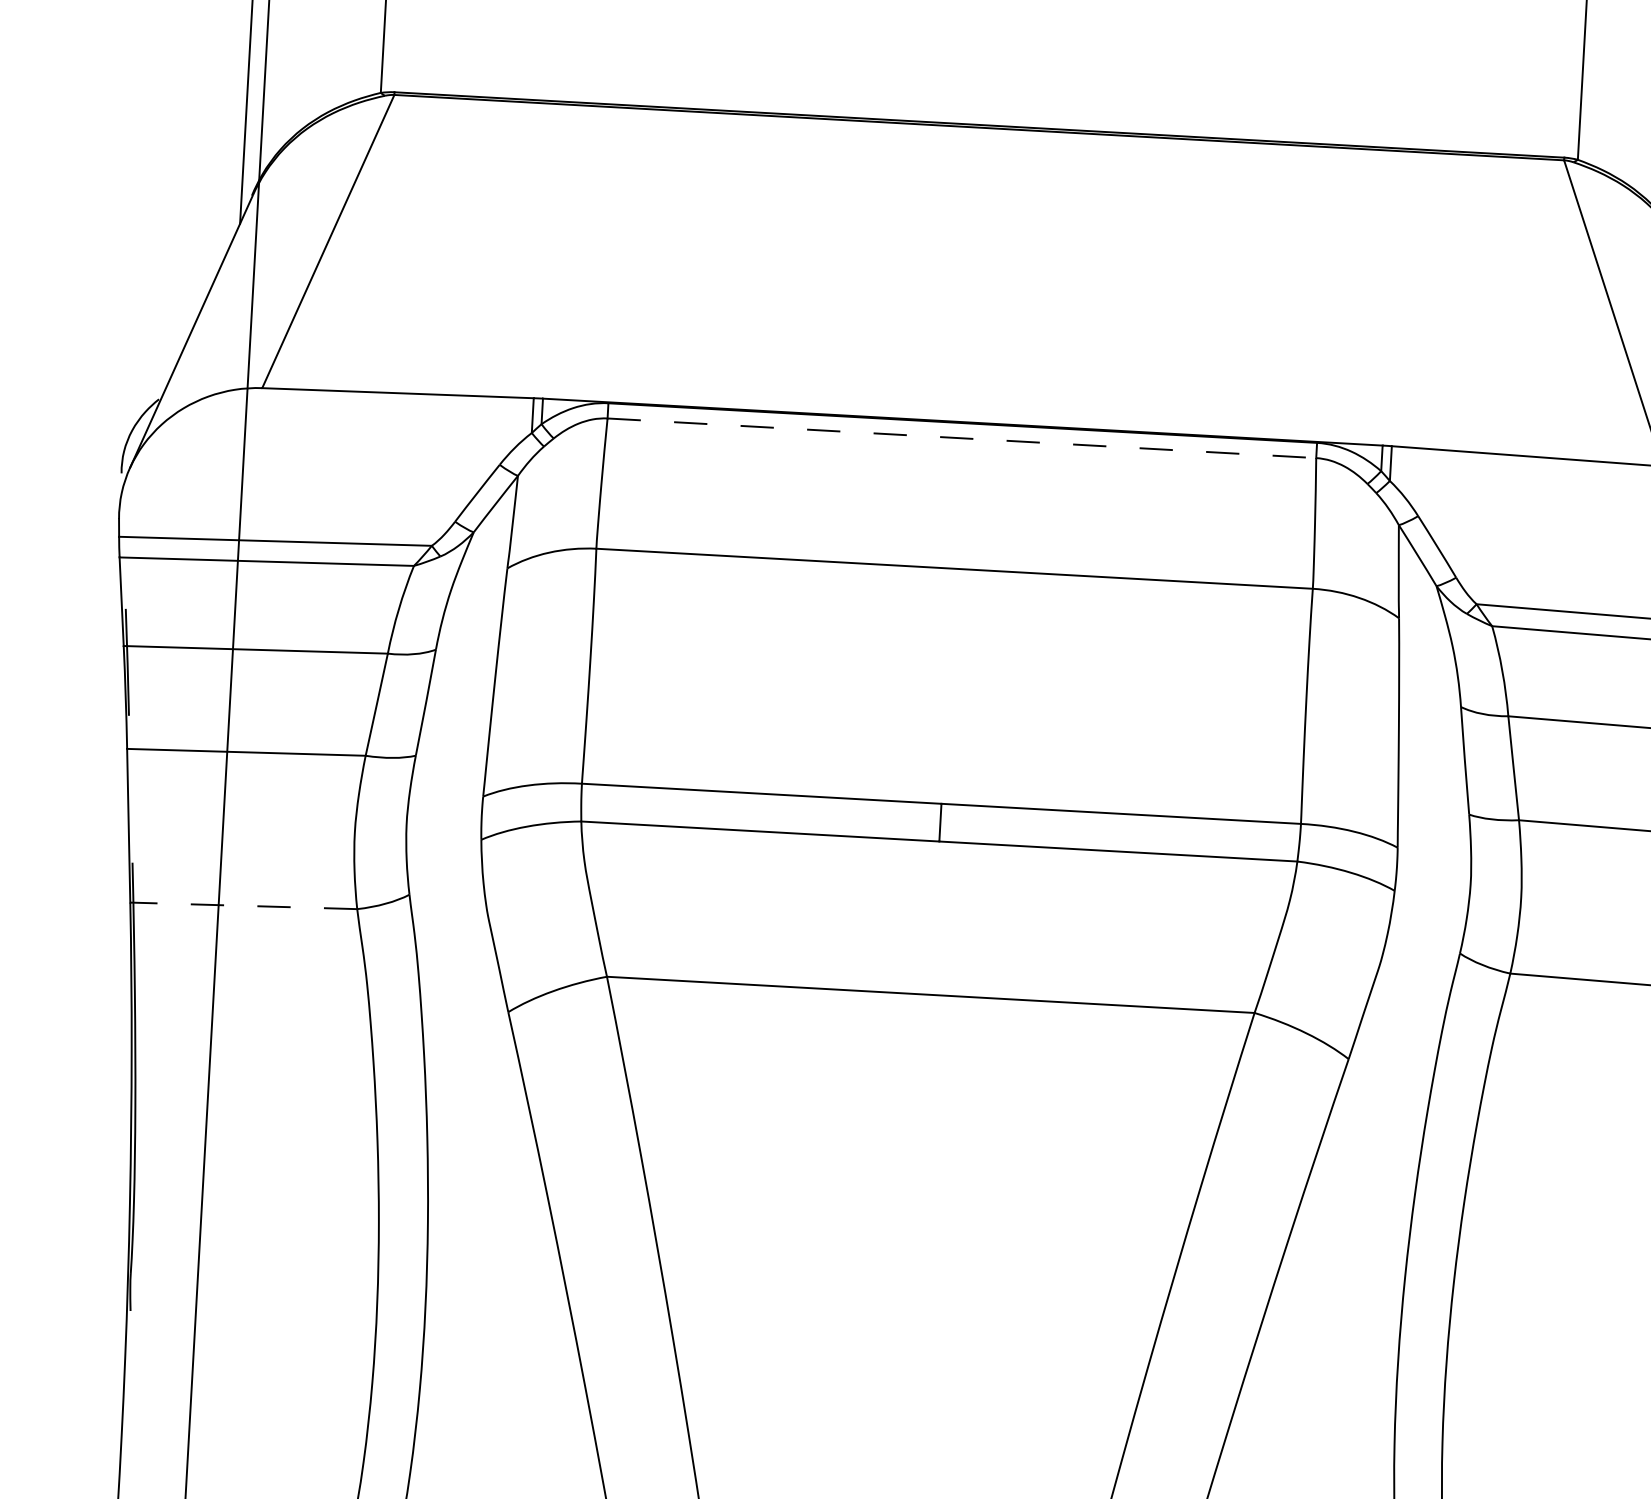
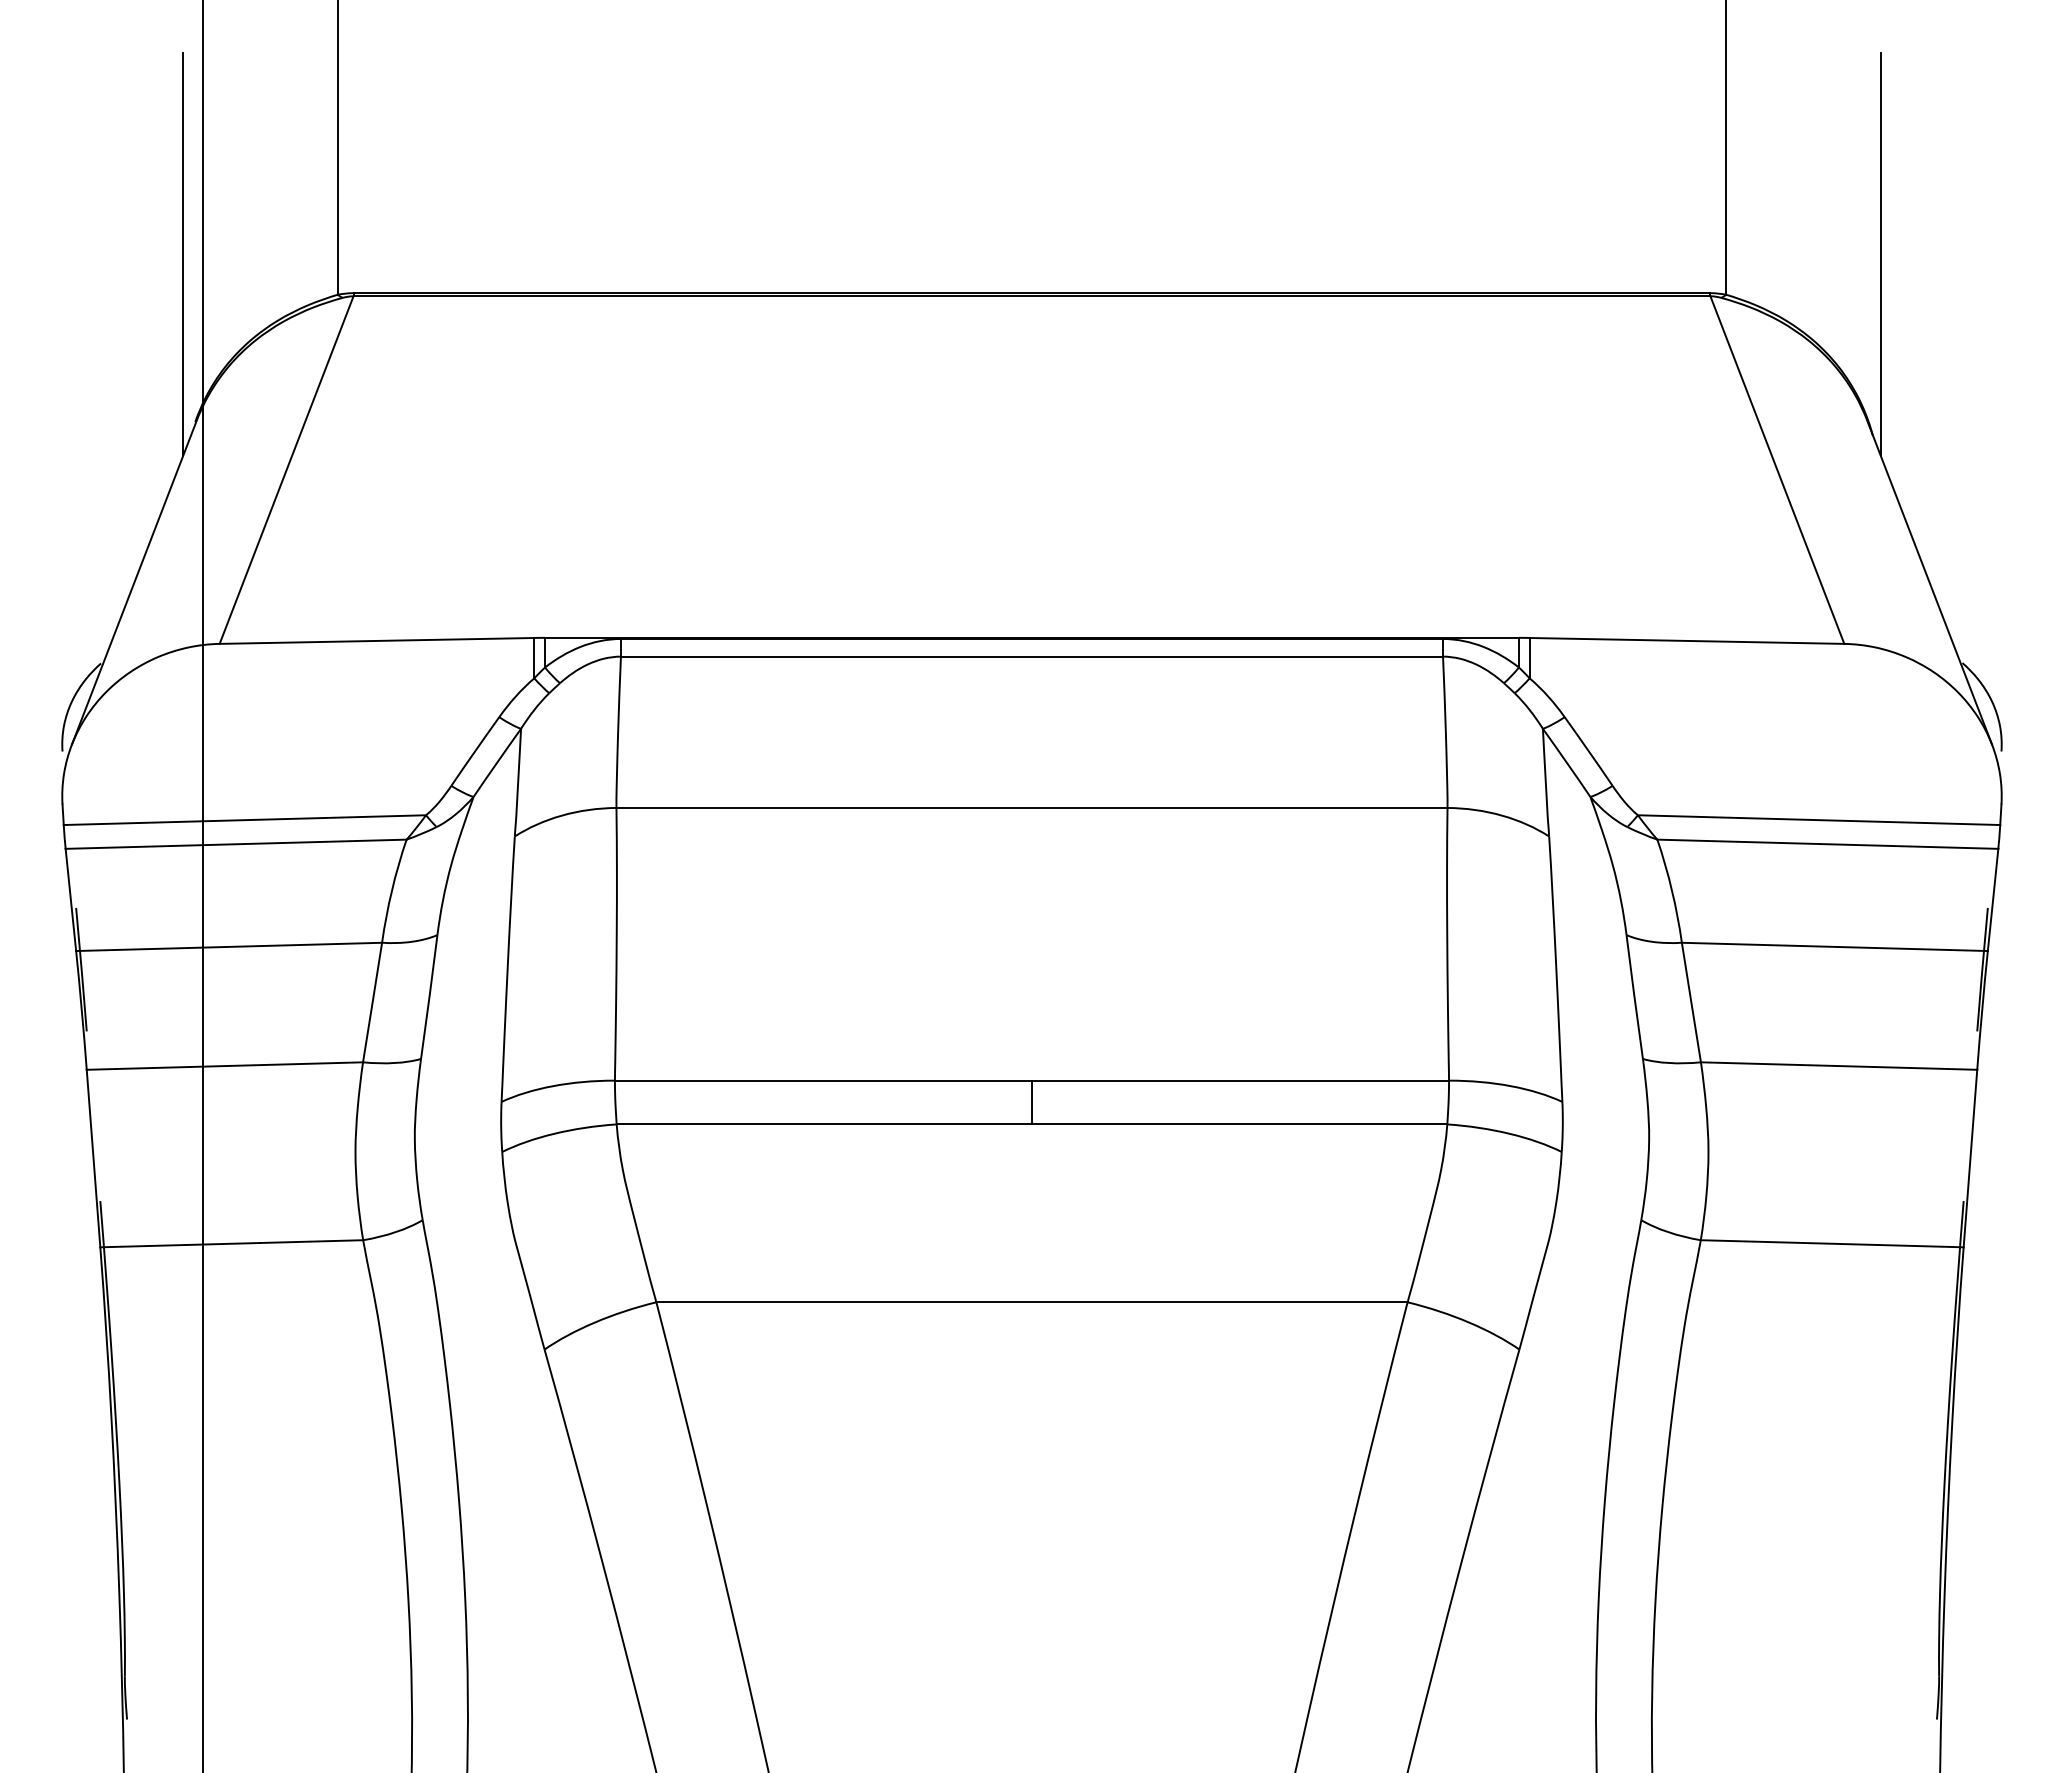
line: (962, 438) -> (1032, 656), dashed -> solid
line: (243, 905) -> (231, 1243), dashed -> solid

